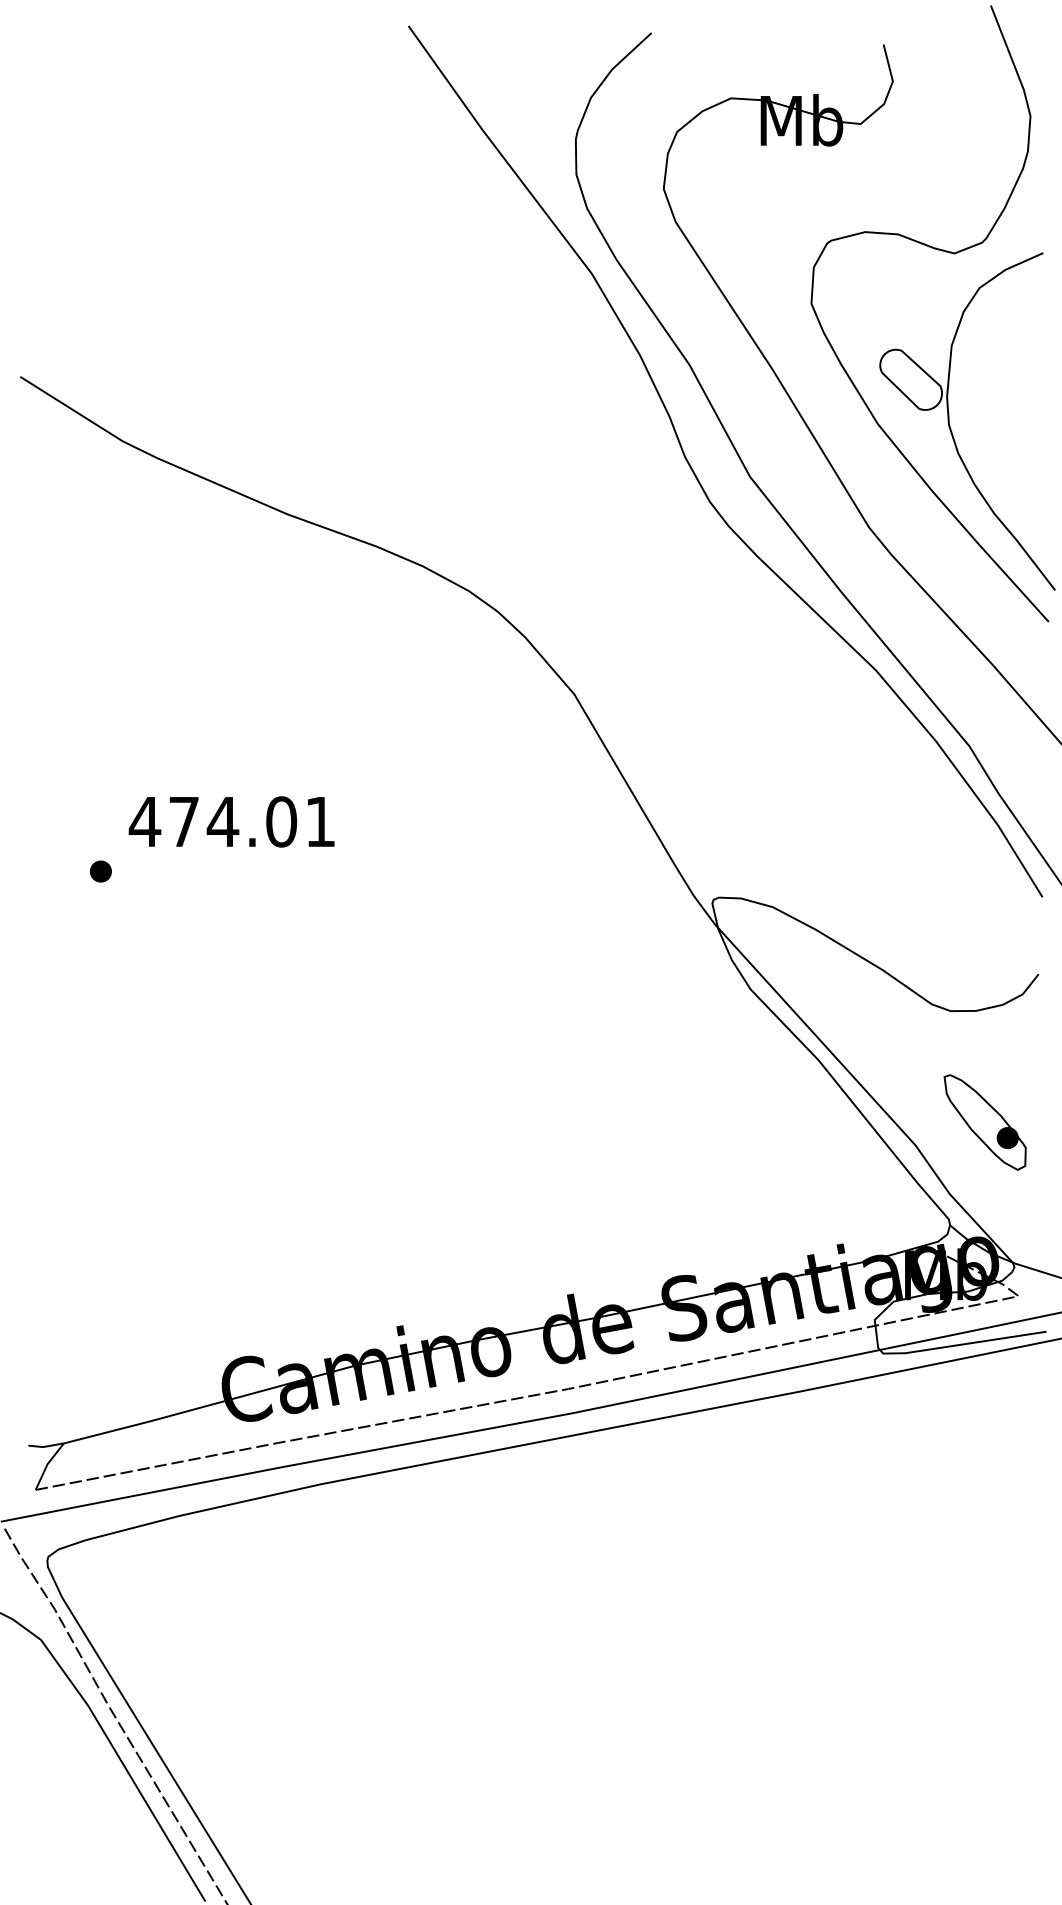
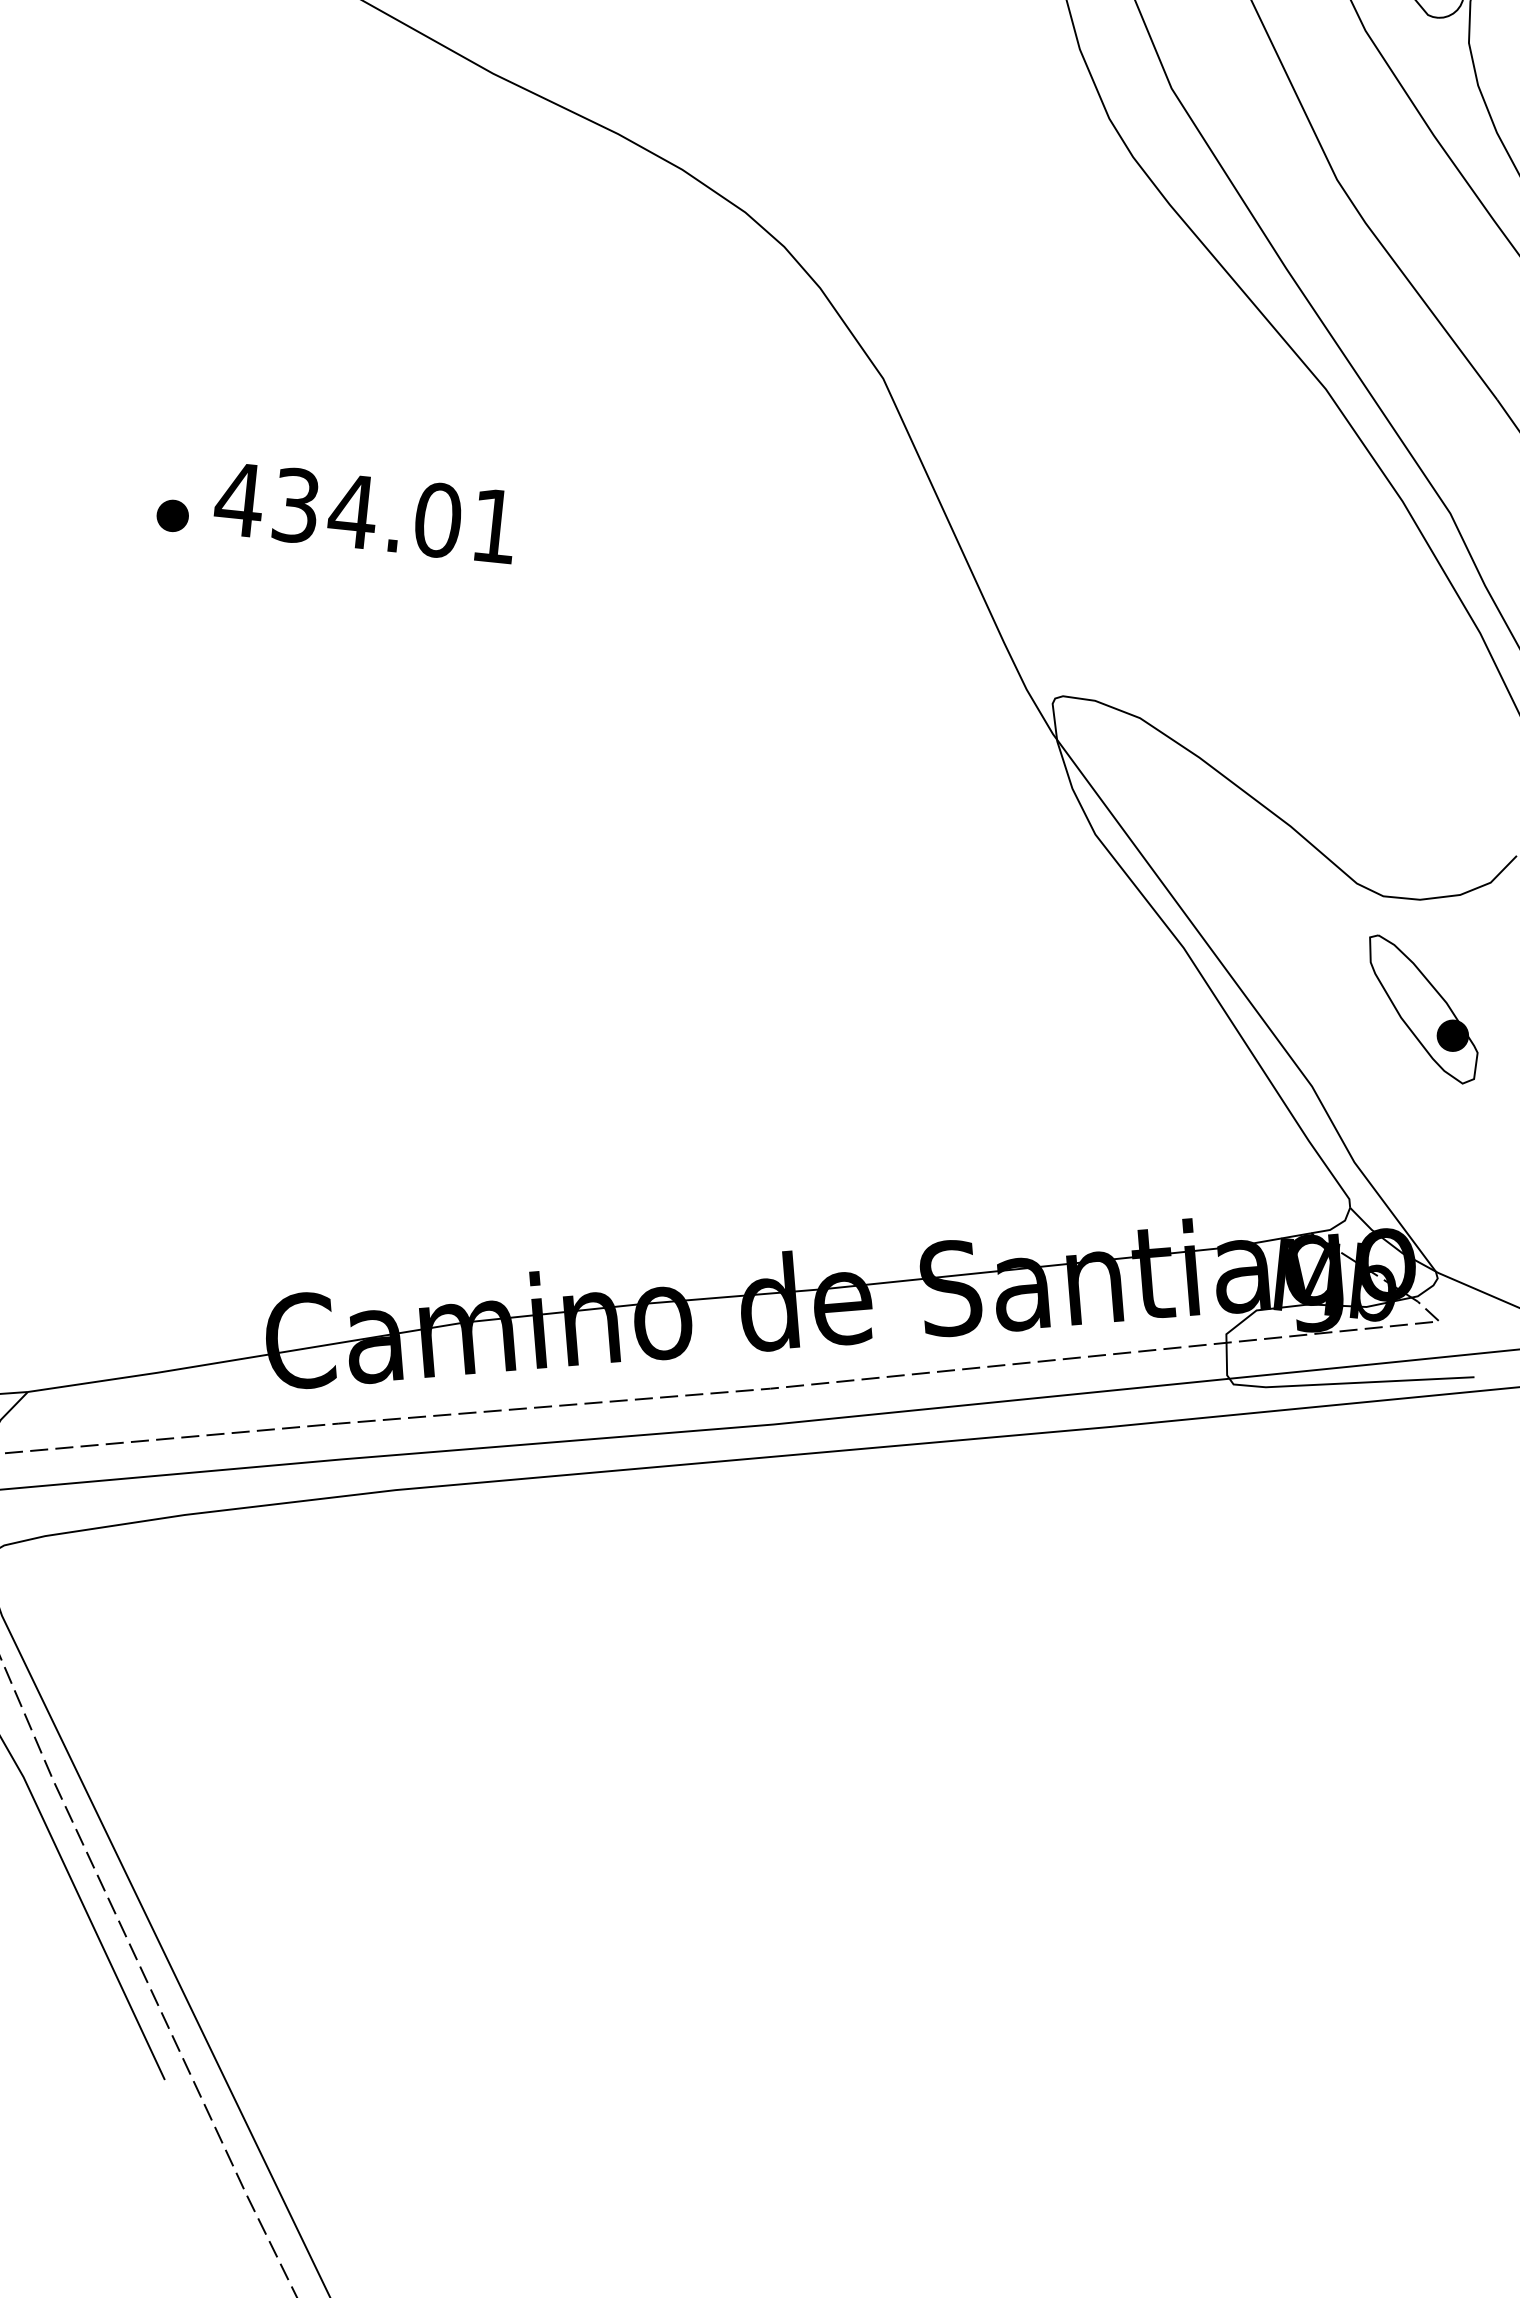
text: (183, 821) -> (295, 504), 474.01 -> 434.01
part: (100, 871) -> (172, 515), moved
part: (984, 1122) -> (1421, 1009), moved

